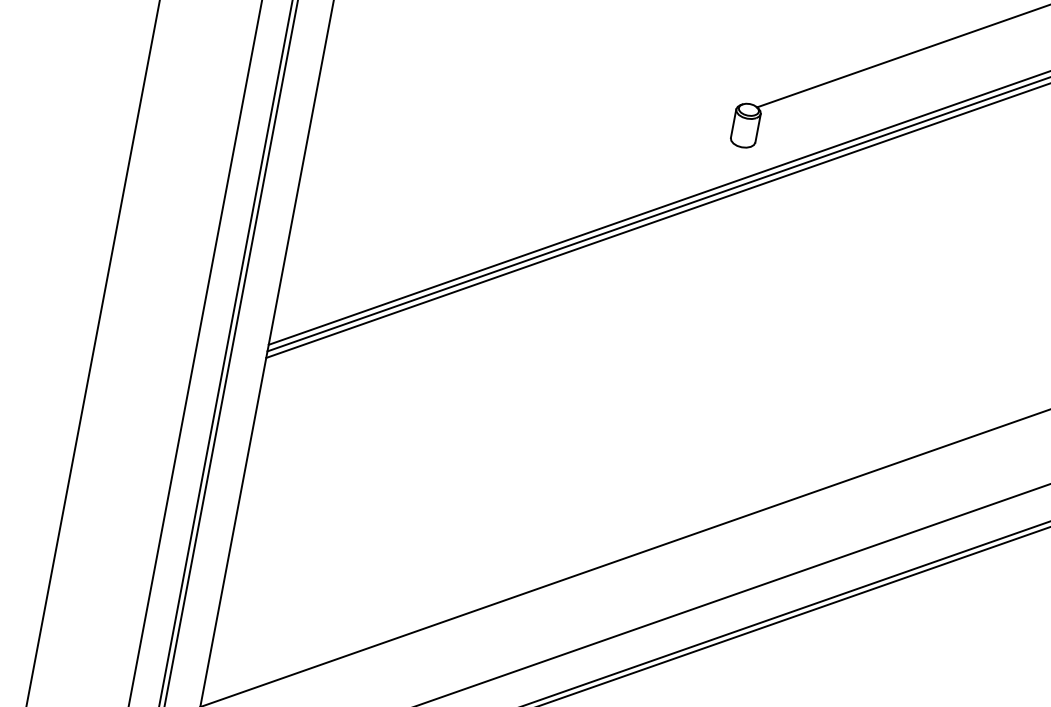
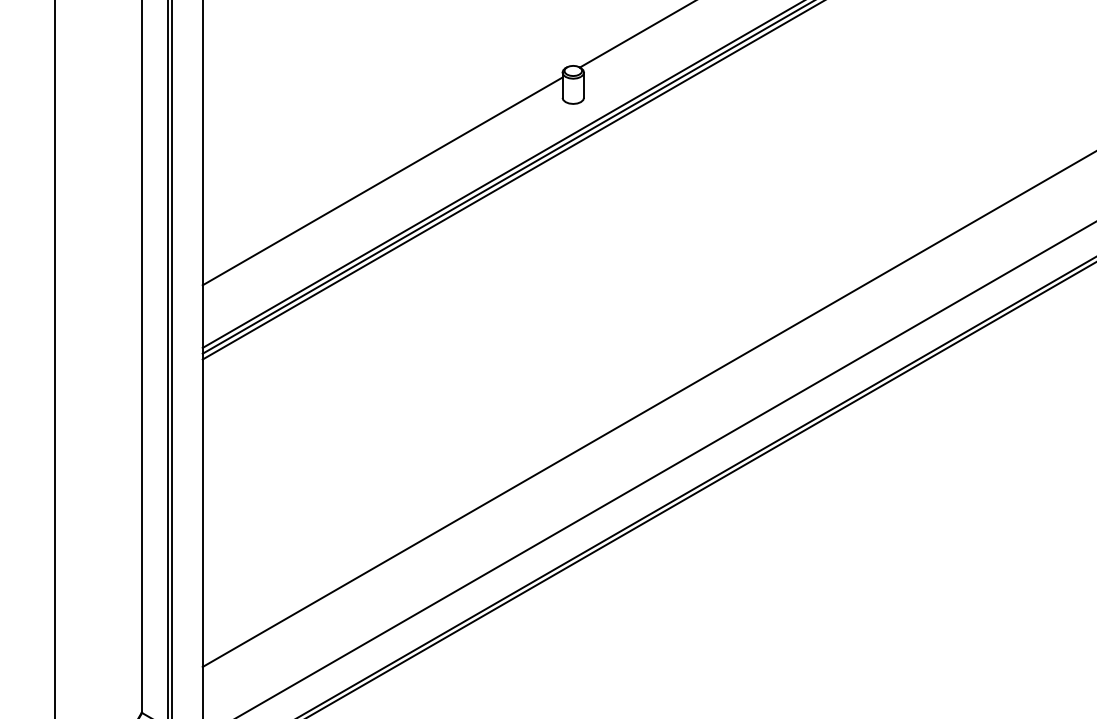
line: (508, 194) -> (382, 181), added

